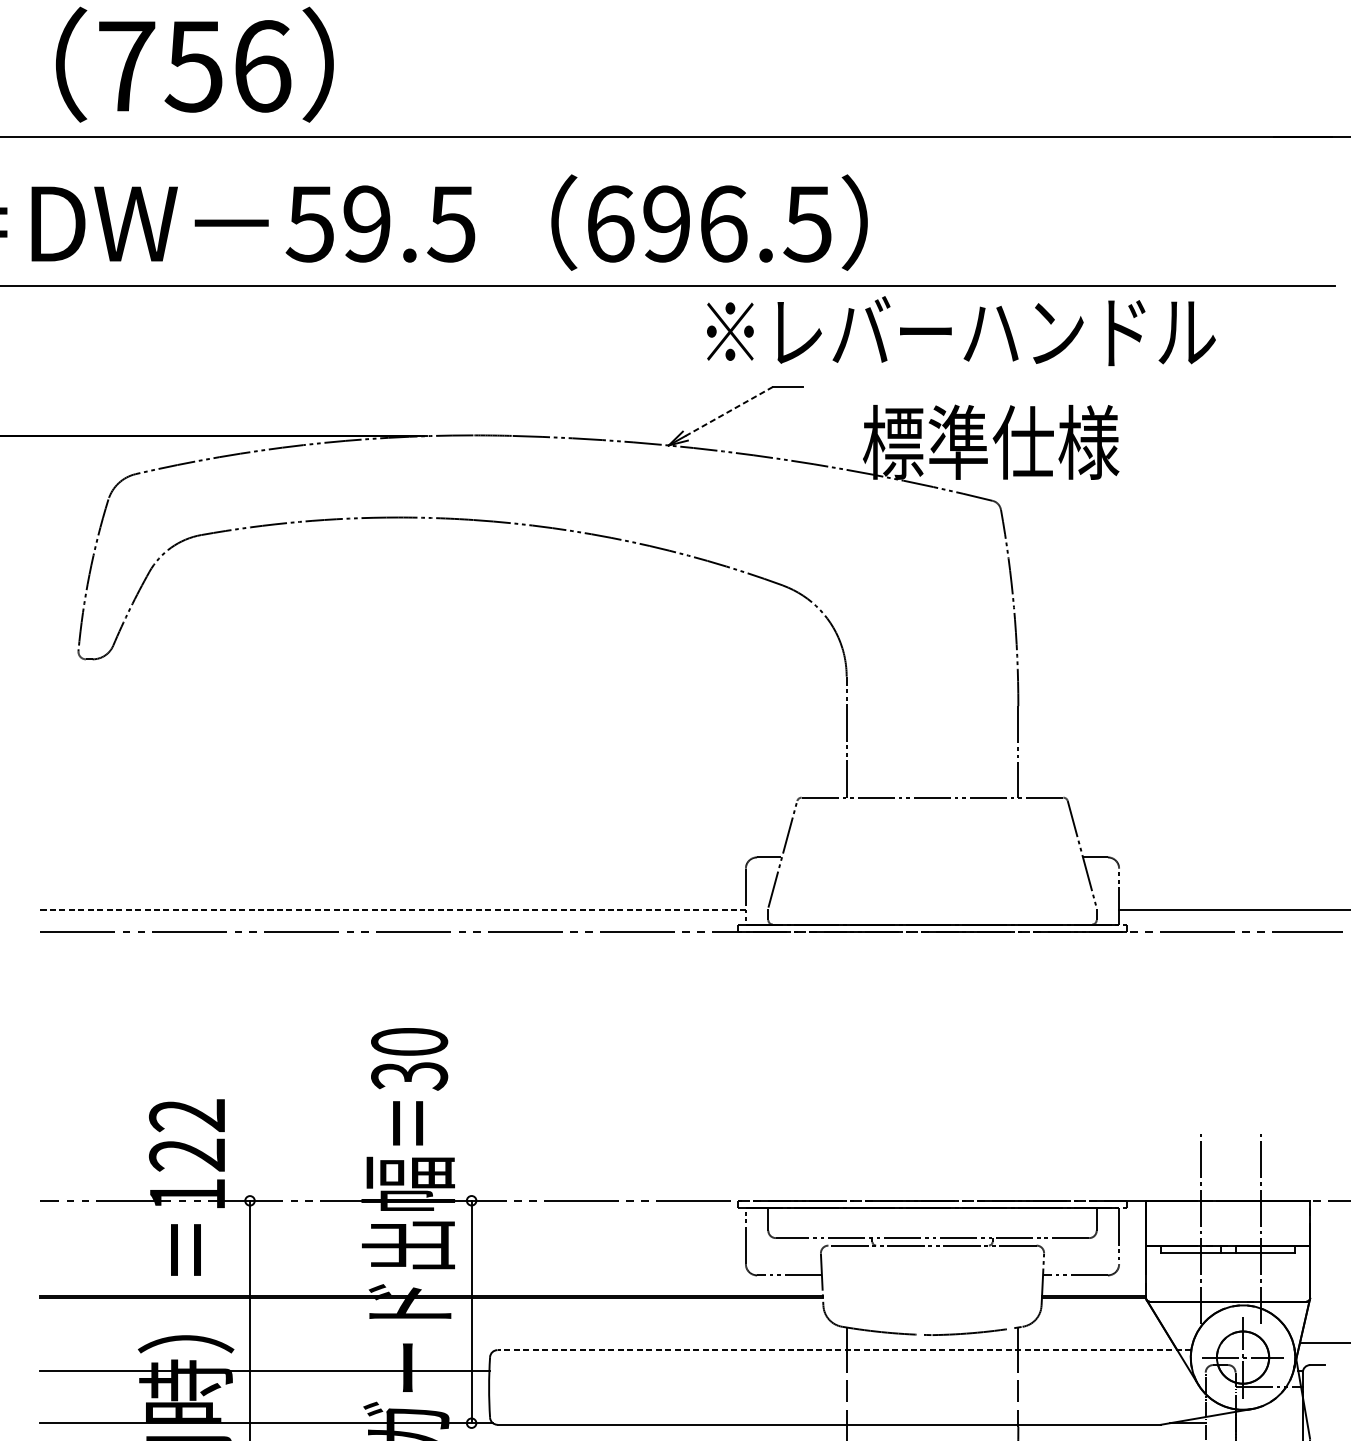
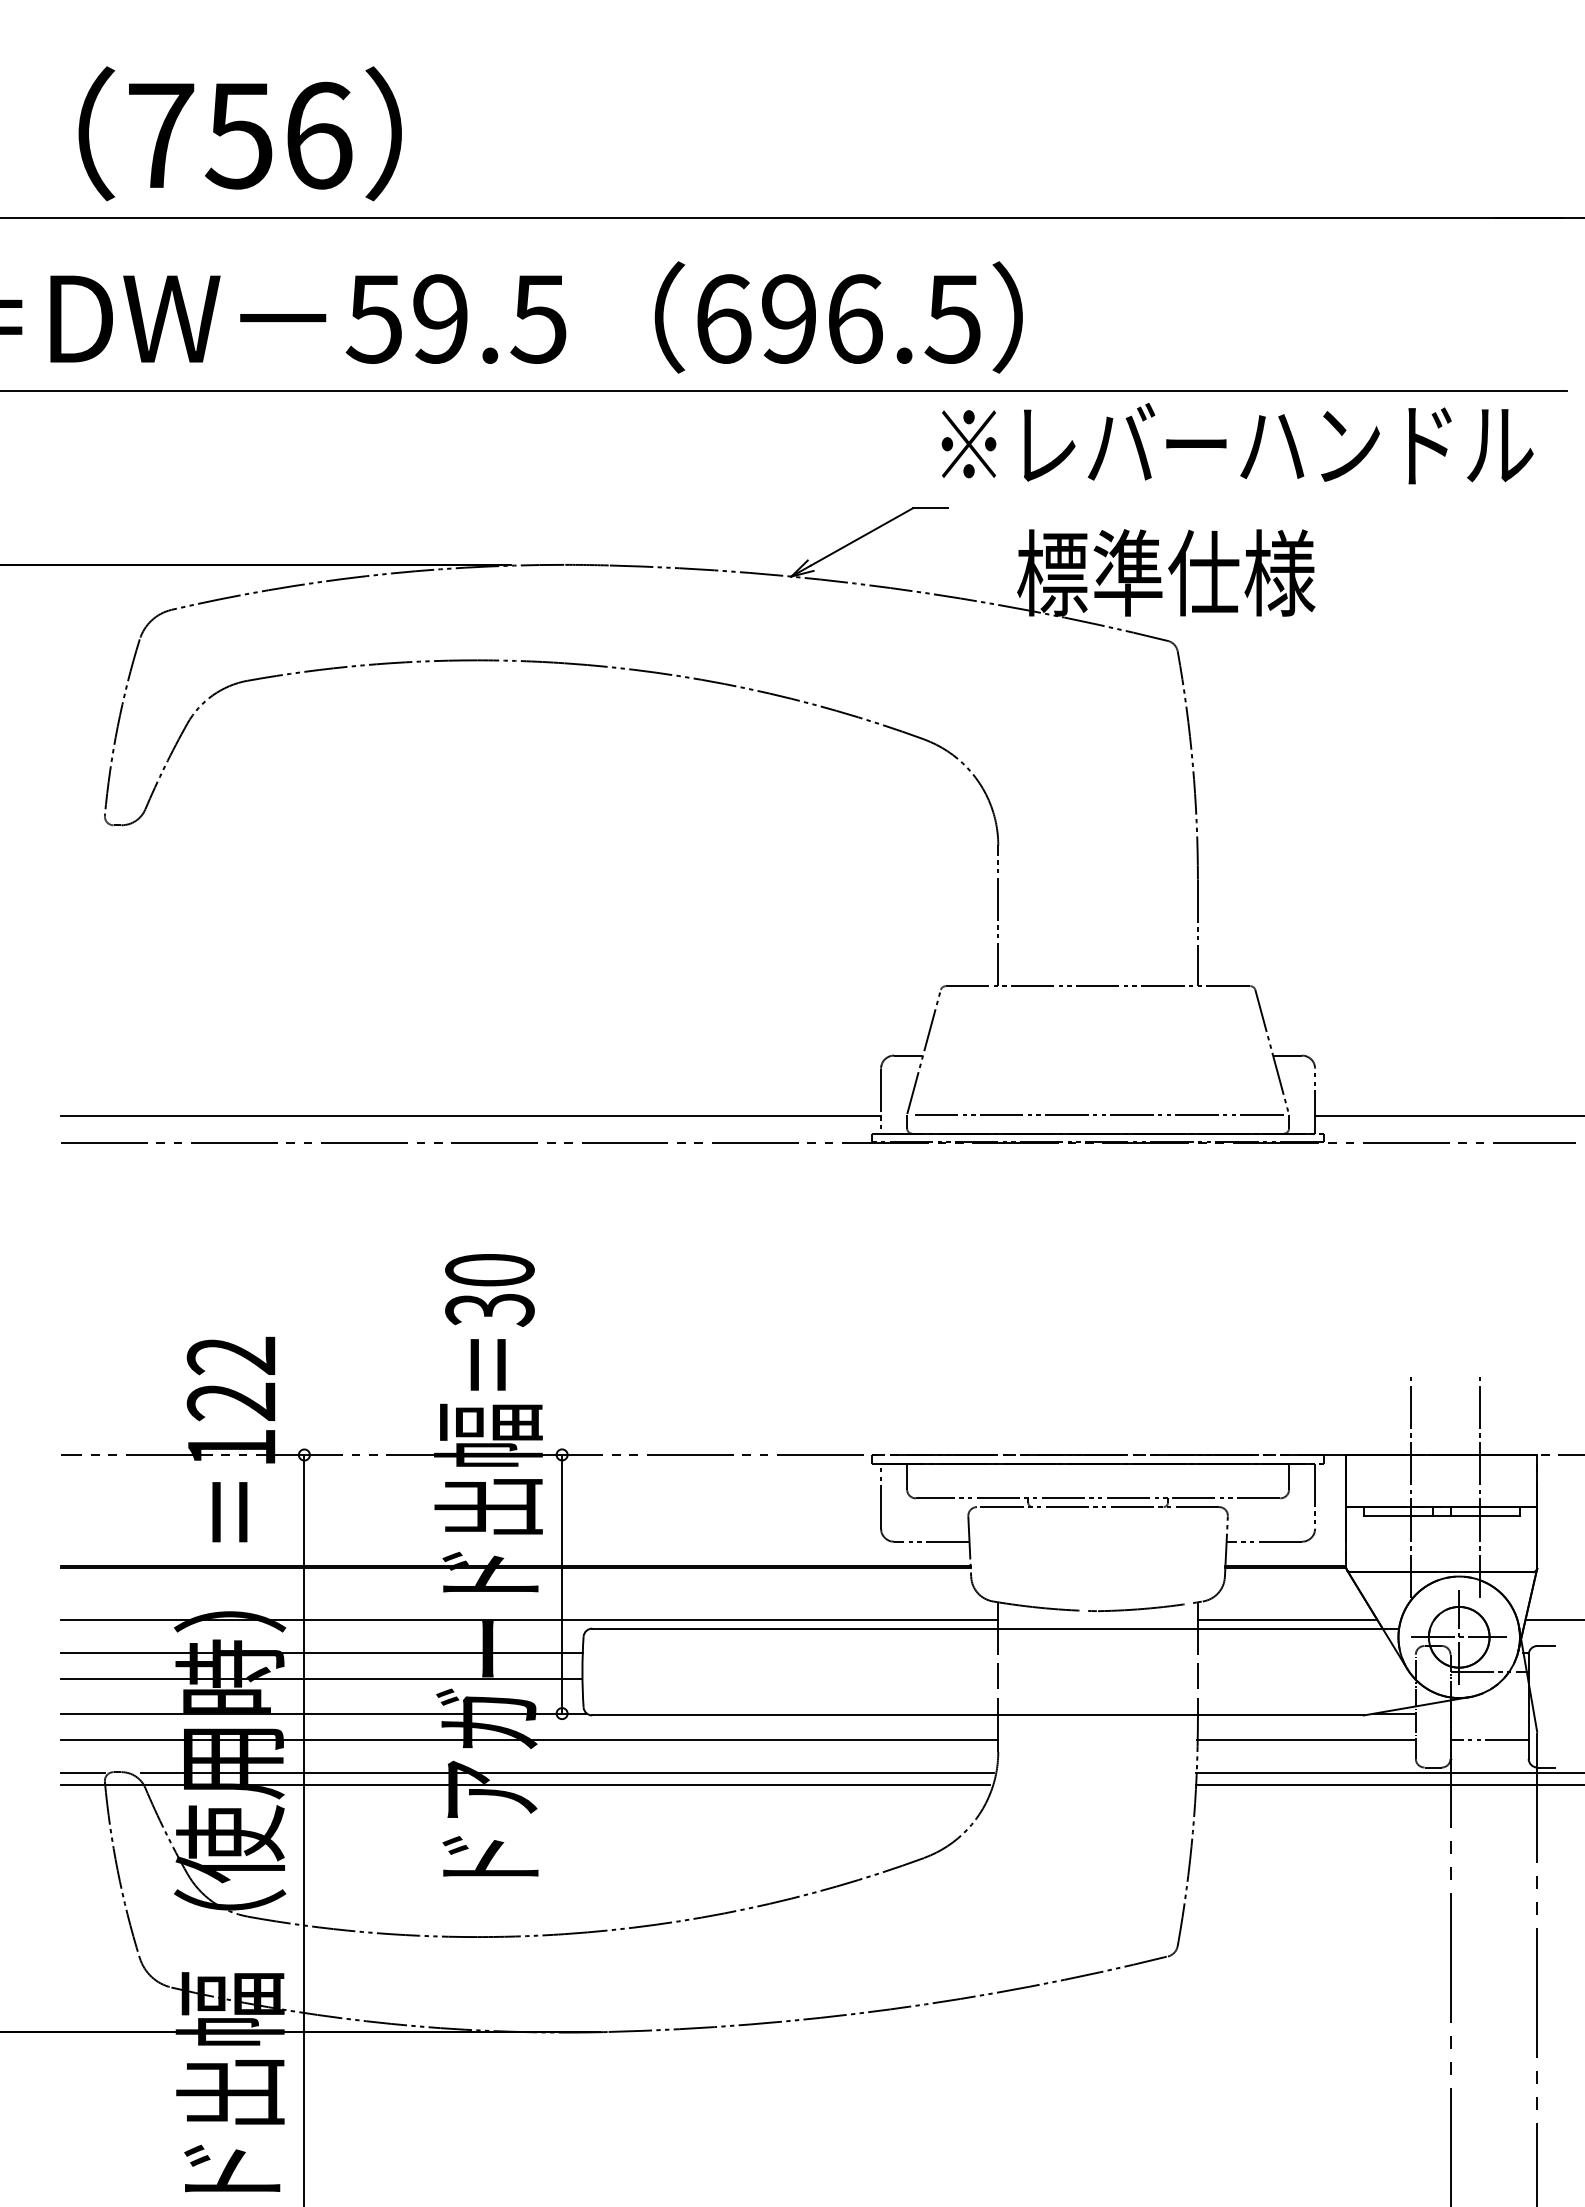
text: (961, 331) -> (1237, 443), moved
line: (729, 411) -> (862, 536), dashed -> solid
line: (932, 908) -> (1097, 1114), added
line: (393, 909) -> (471, 1116), dashed -> solid
line: (443, 1342) -> (529, 1619), added
line: (1095, 1342) -> (1287, 1619), added
line: (844, 1350) -> (995, 1628), dashed -> solid
line: (264, 1393) -> (321, 1678), added

